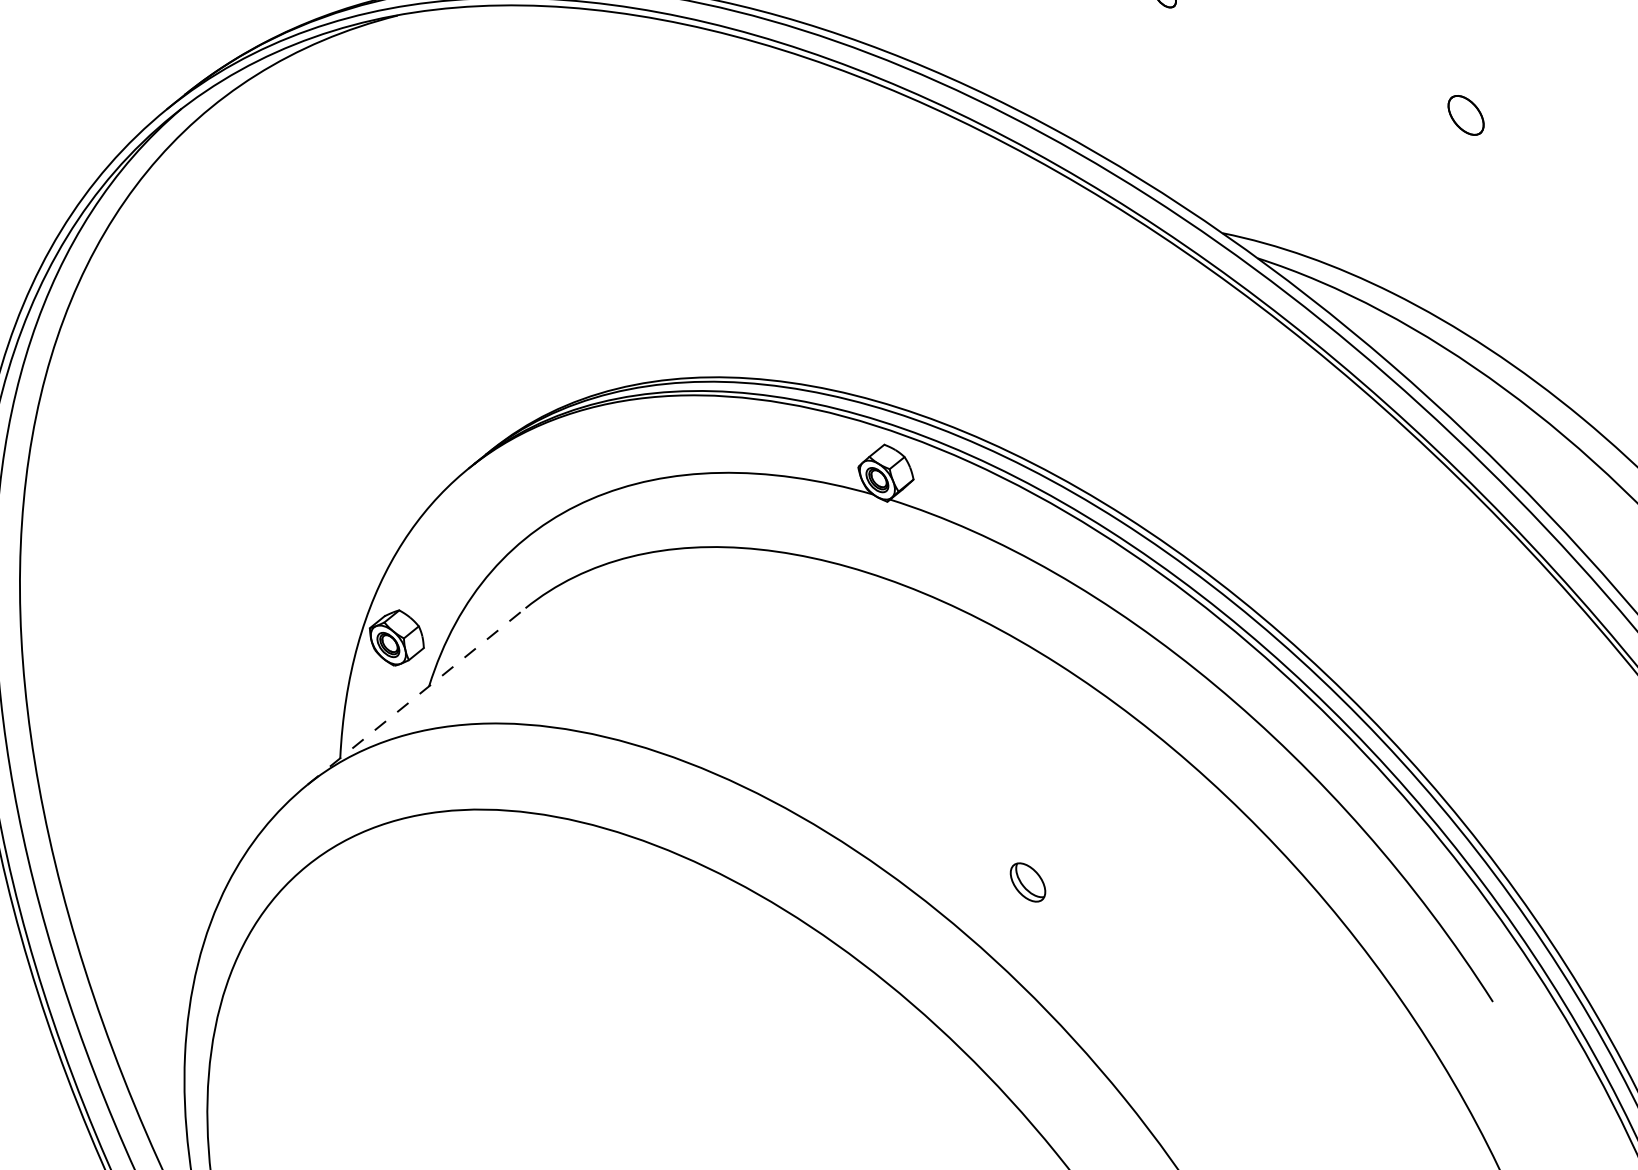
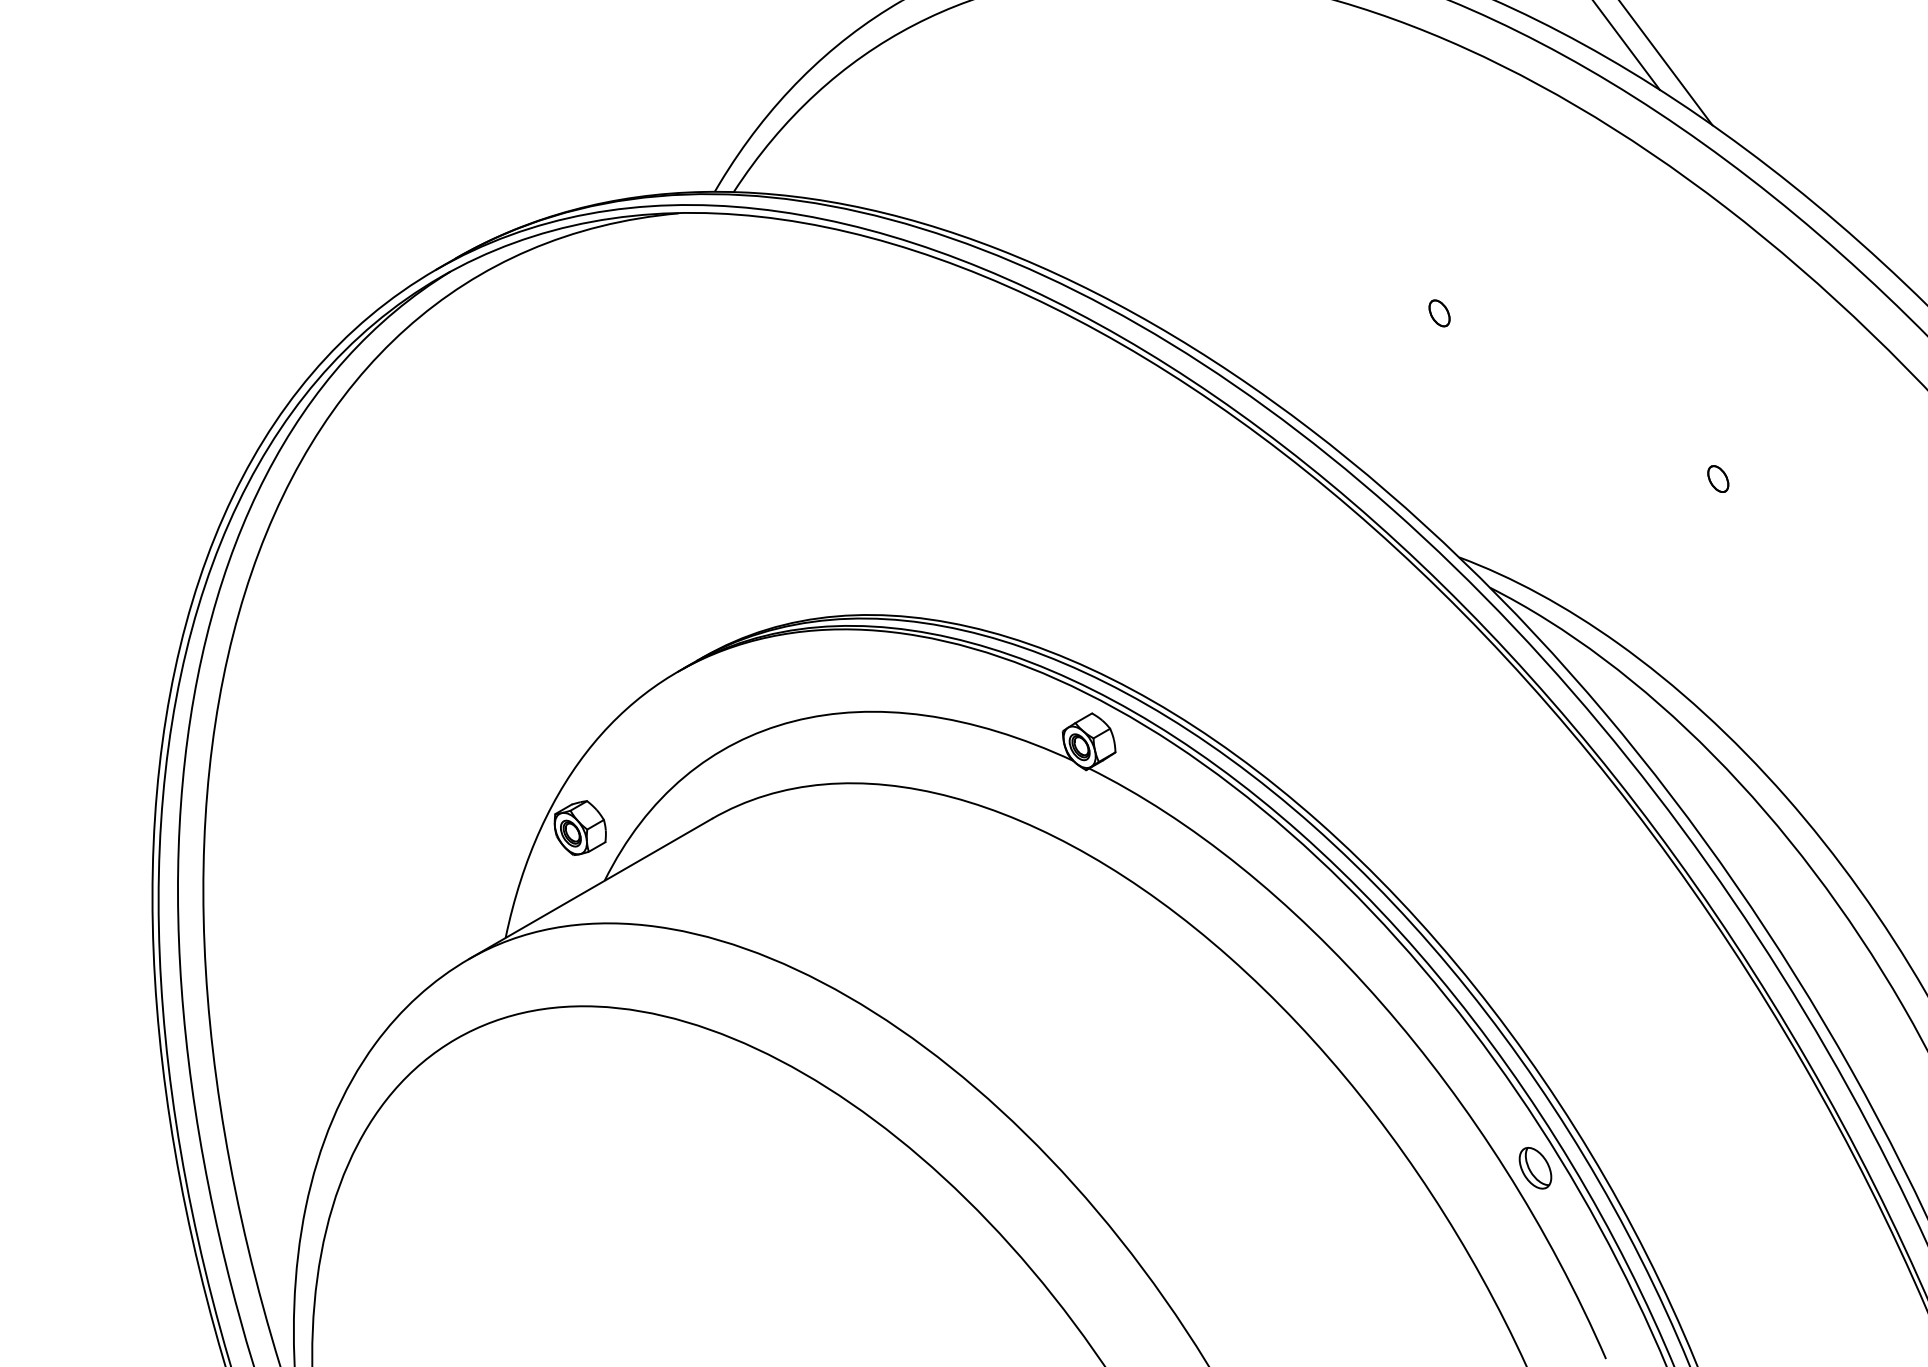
part: (1466, 114) -> (1718, 478), size x0.62
line: (417, 695) -> (591, 888), dashed -> solid
part: (1028, 882) -> (1535, 1168), moved

